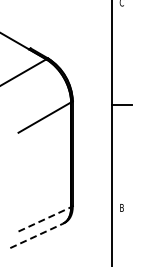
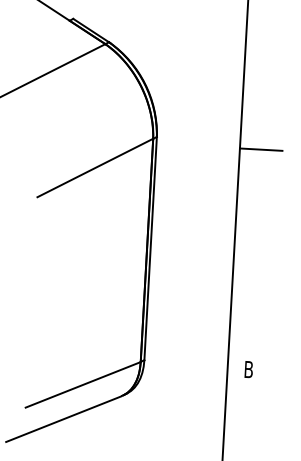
line: (44, 219) -> (82, 385), dashed -> solid
line: (37, 235) -> (65, 418), dashed -> solid

